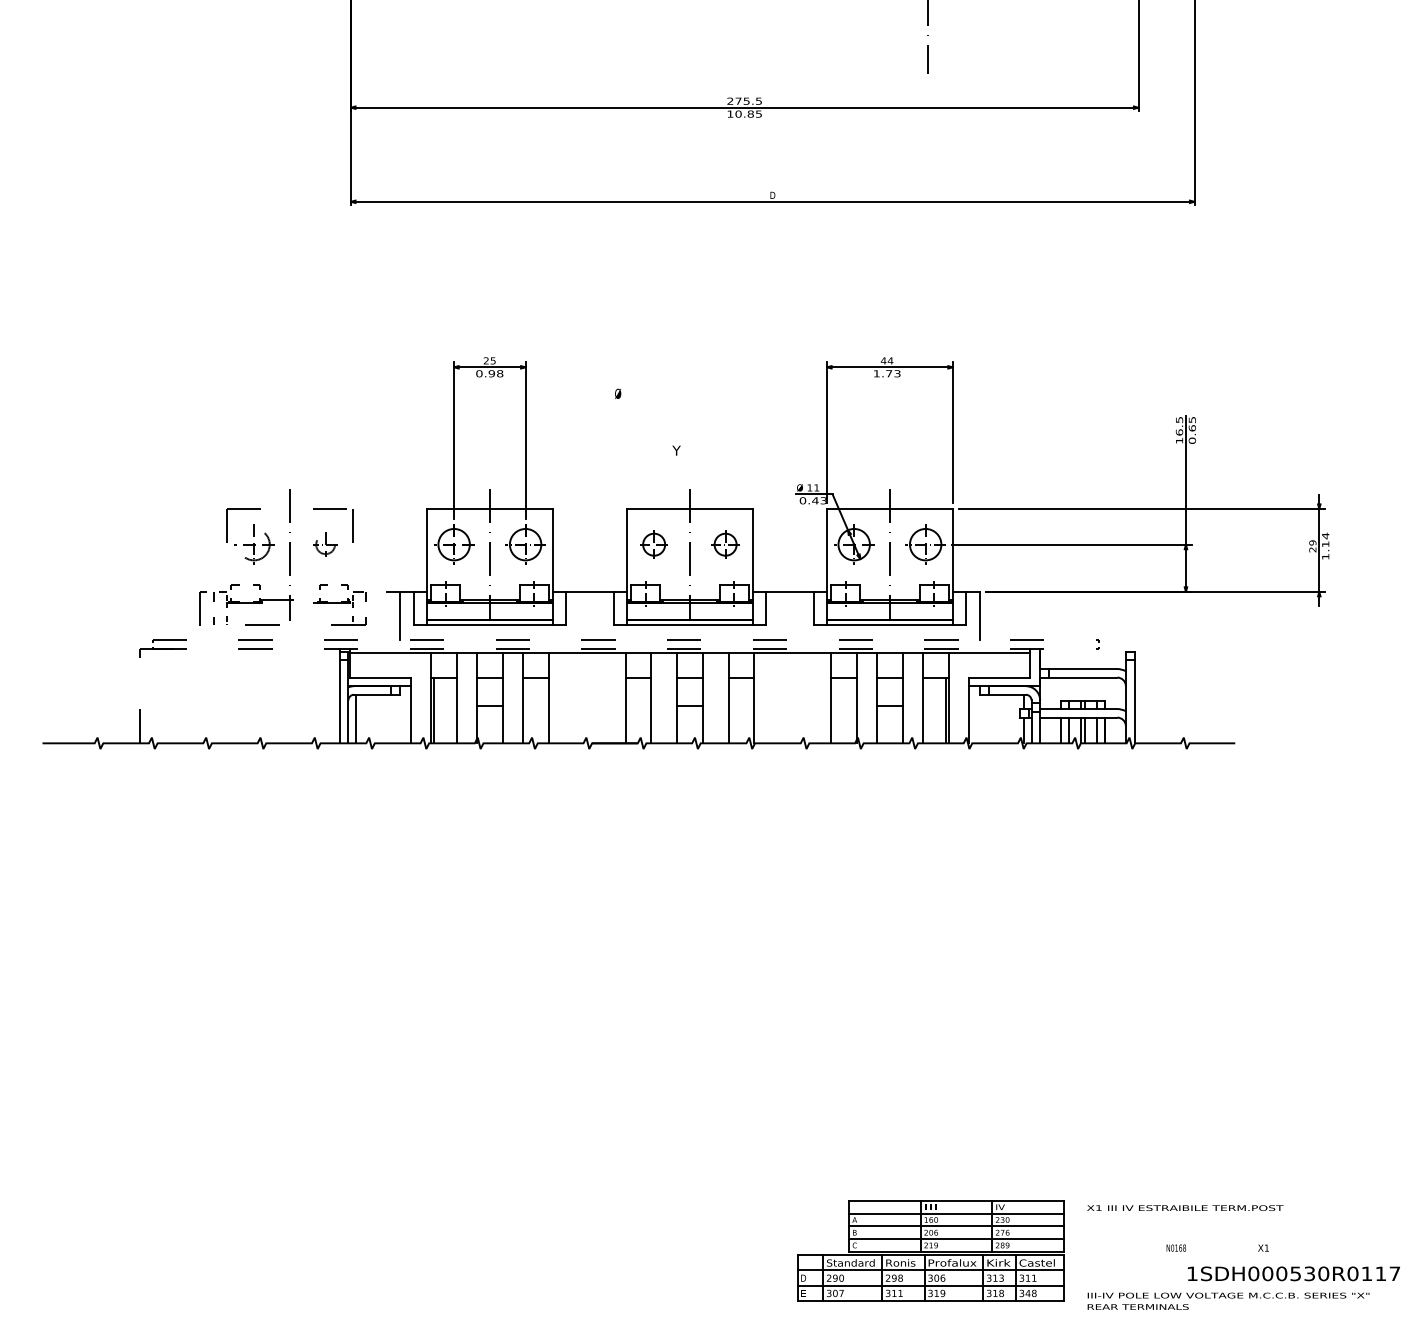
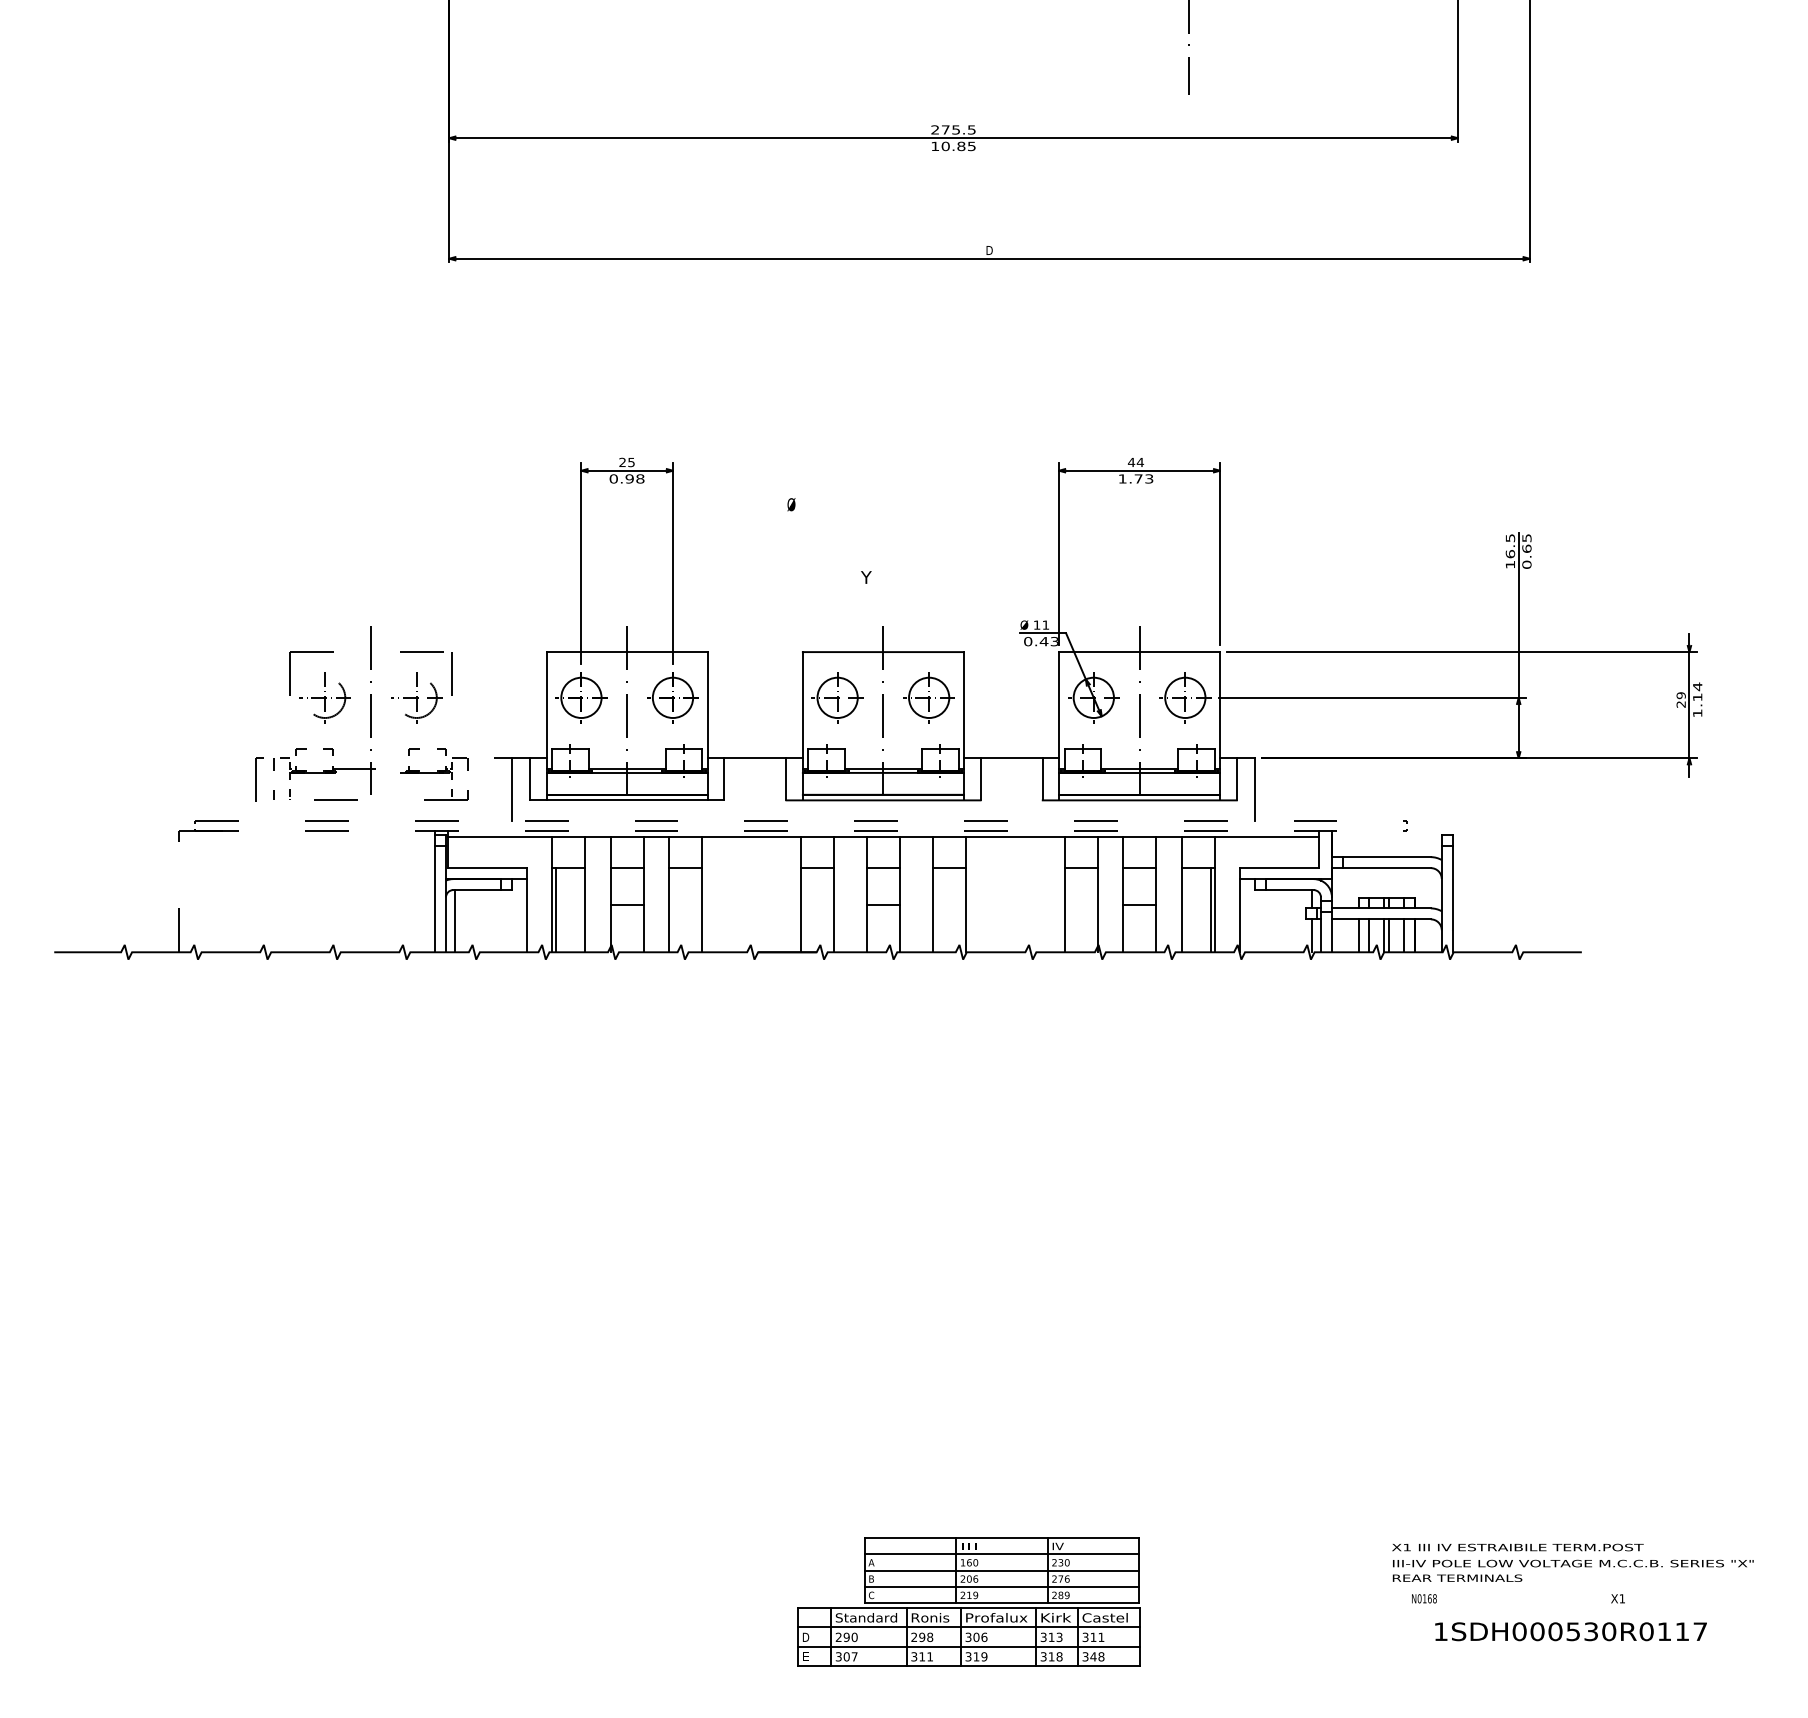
part: (325, 544) -> (416, 697), size x1.67
part: (654, 544) -> (837, 697), size x1.43
part: (725, 544) -> (928, 697), size x1.43
text: (1176, 1247) -> (1424, 1598), moved
part: (930, 1250) -> (968, 1601), moved
text: (1293, 1273) -> (1570, 1631), moved
text: (1227, 1300) -> (1572, 1570), moved

